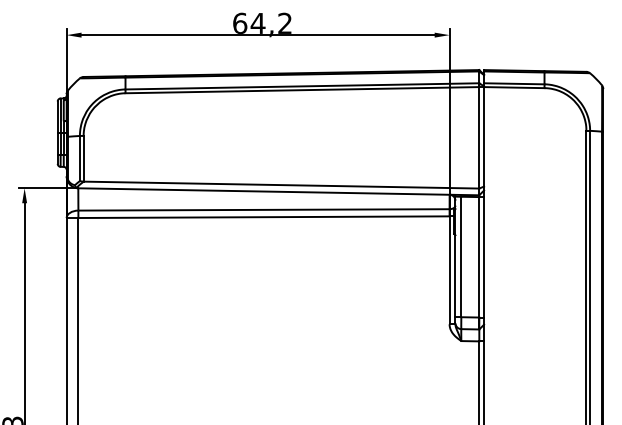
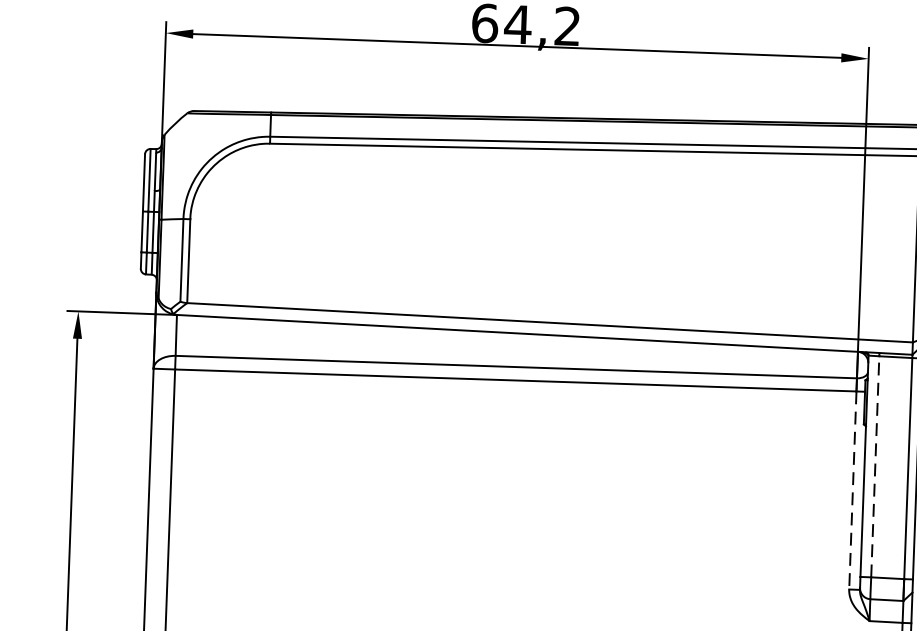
line: (461, 256) -> (875, 465), solid -> dashed
line: (449, 270) -> (852, 490), solid -> dashed

